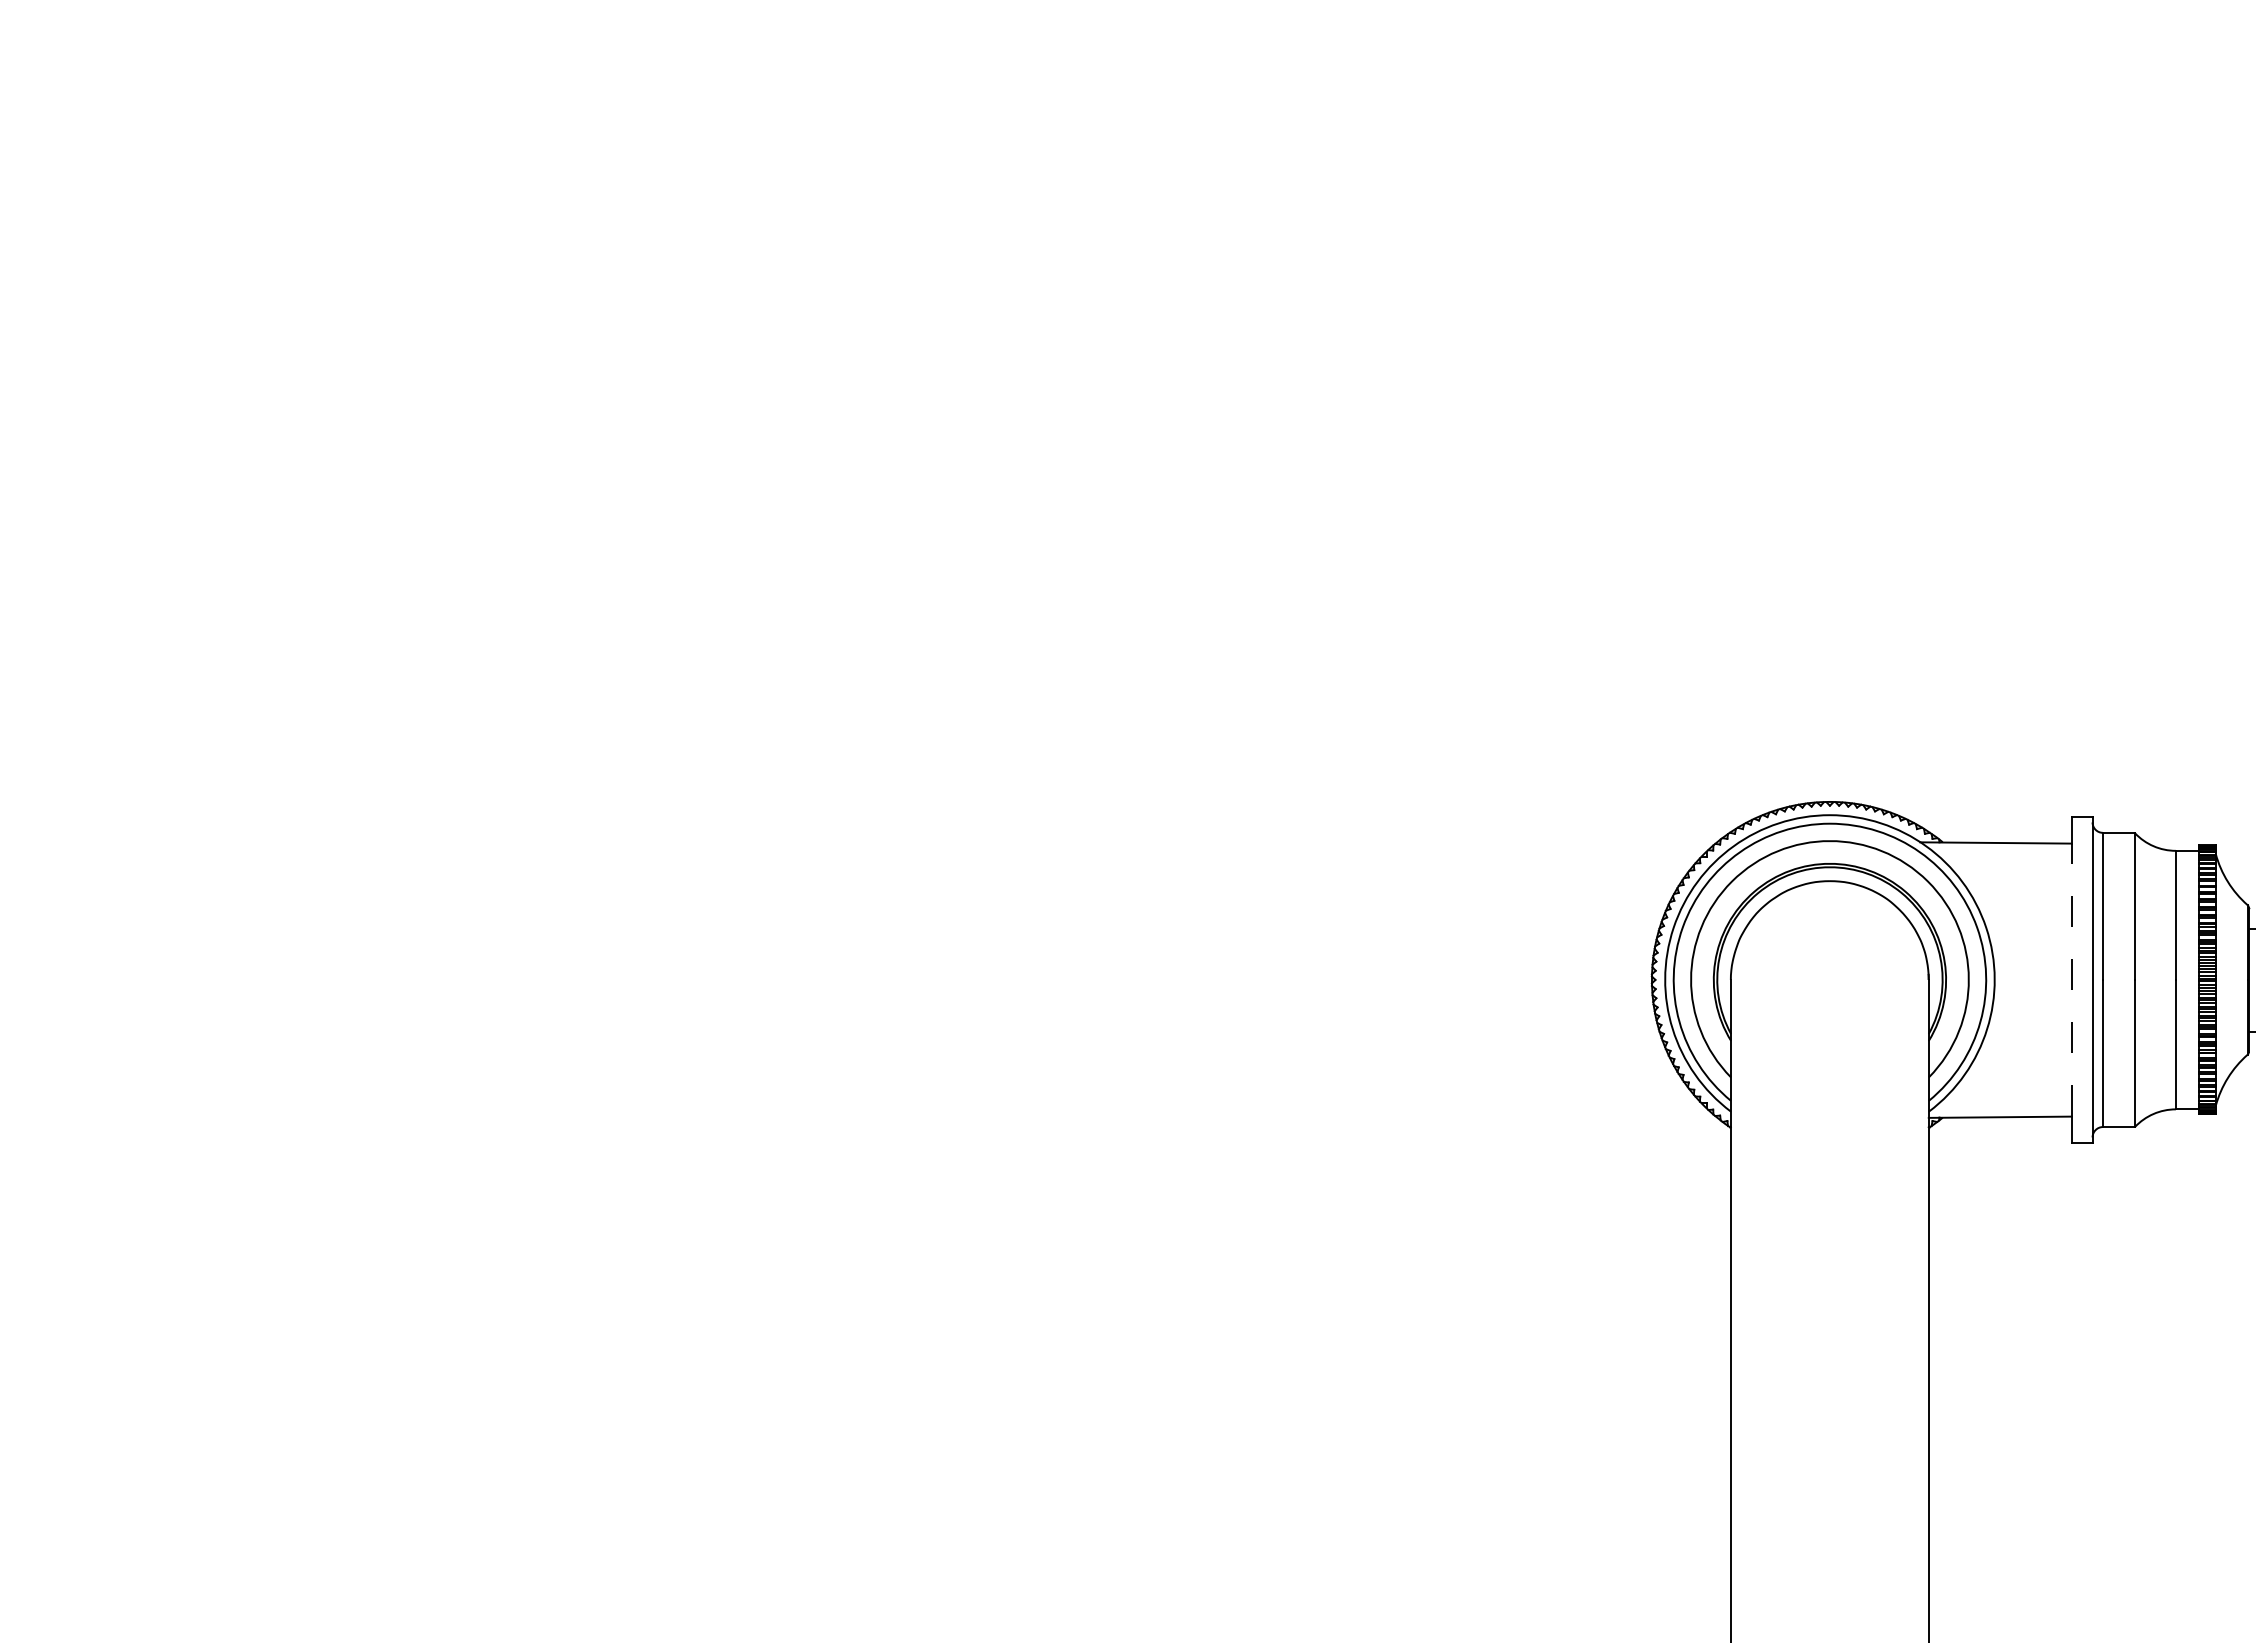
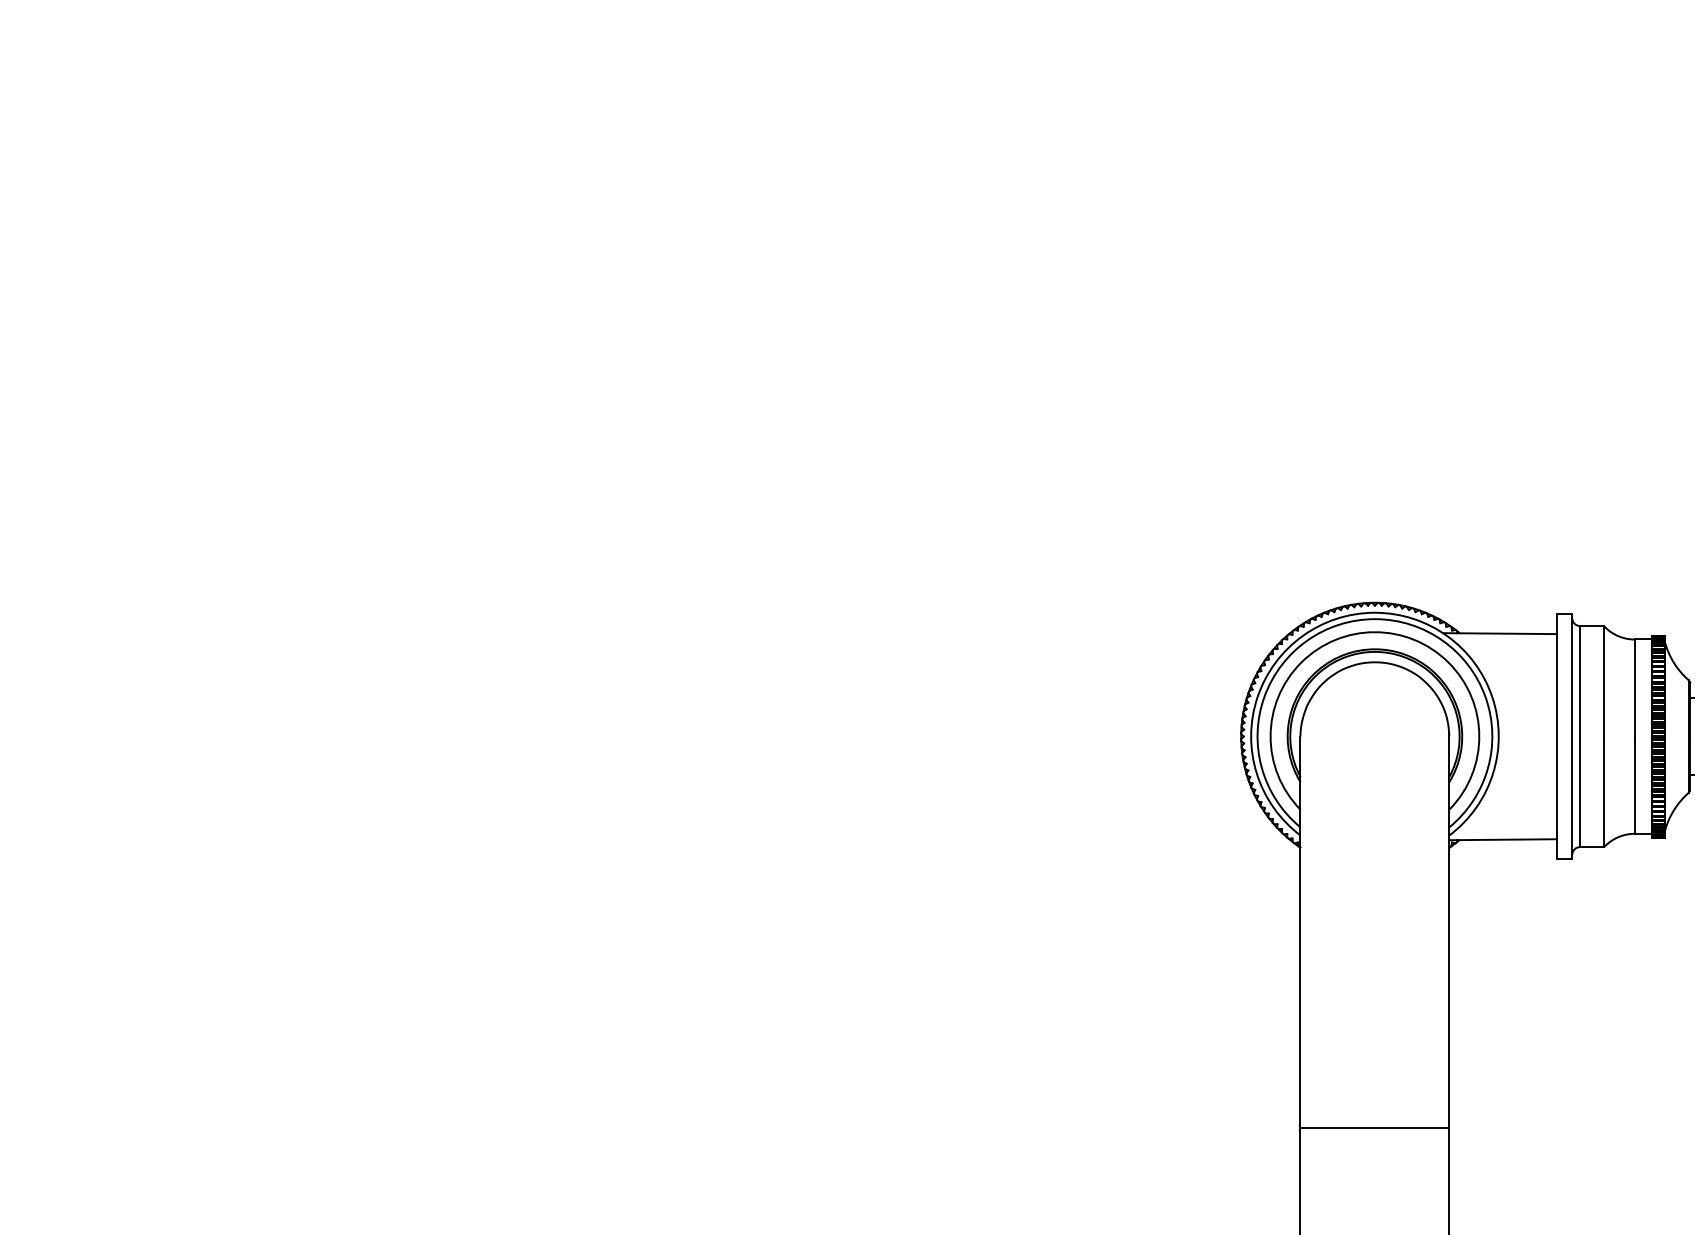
line: (2071, 980) -> (1556, 736), dashed -> solid
line: (1829, 1500) -> (1374, 1127), added

